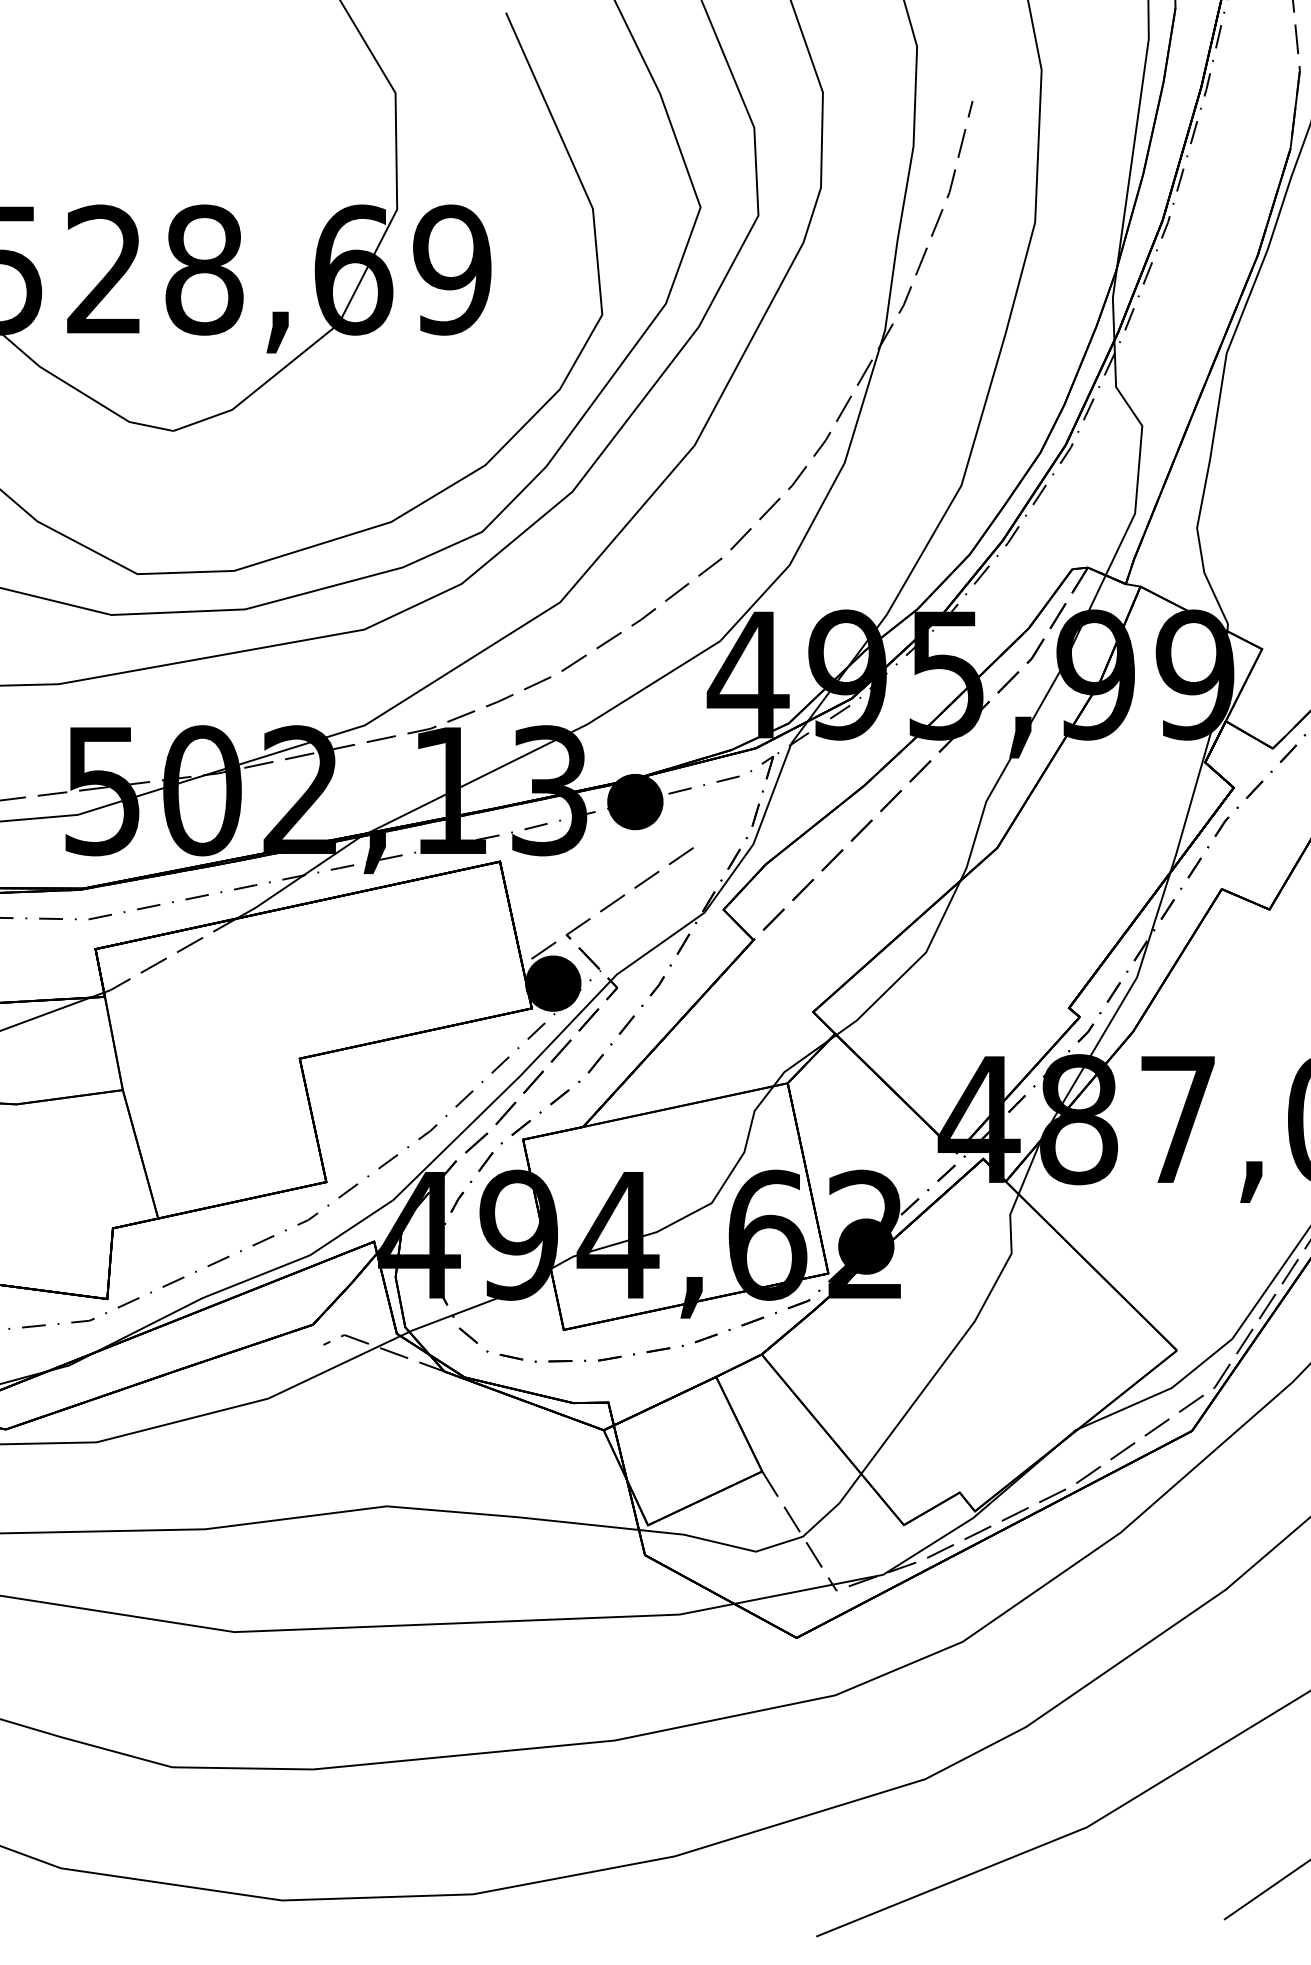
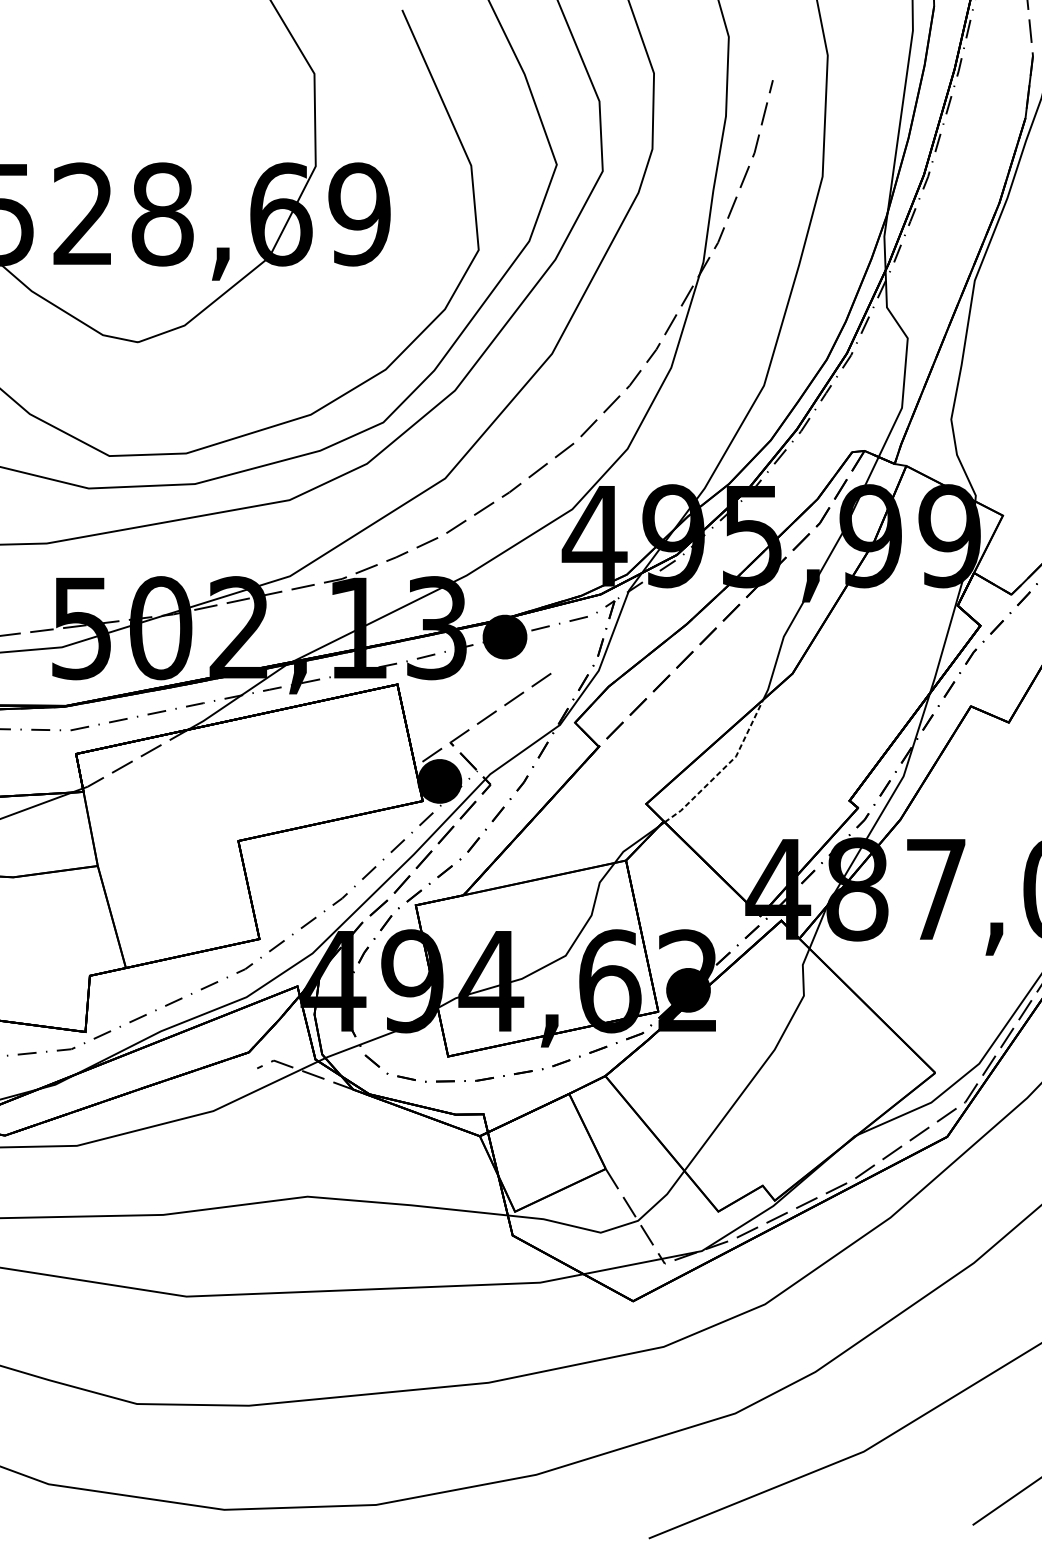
line: (911, 967) -> (724, 768), solid -> dashed

